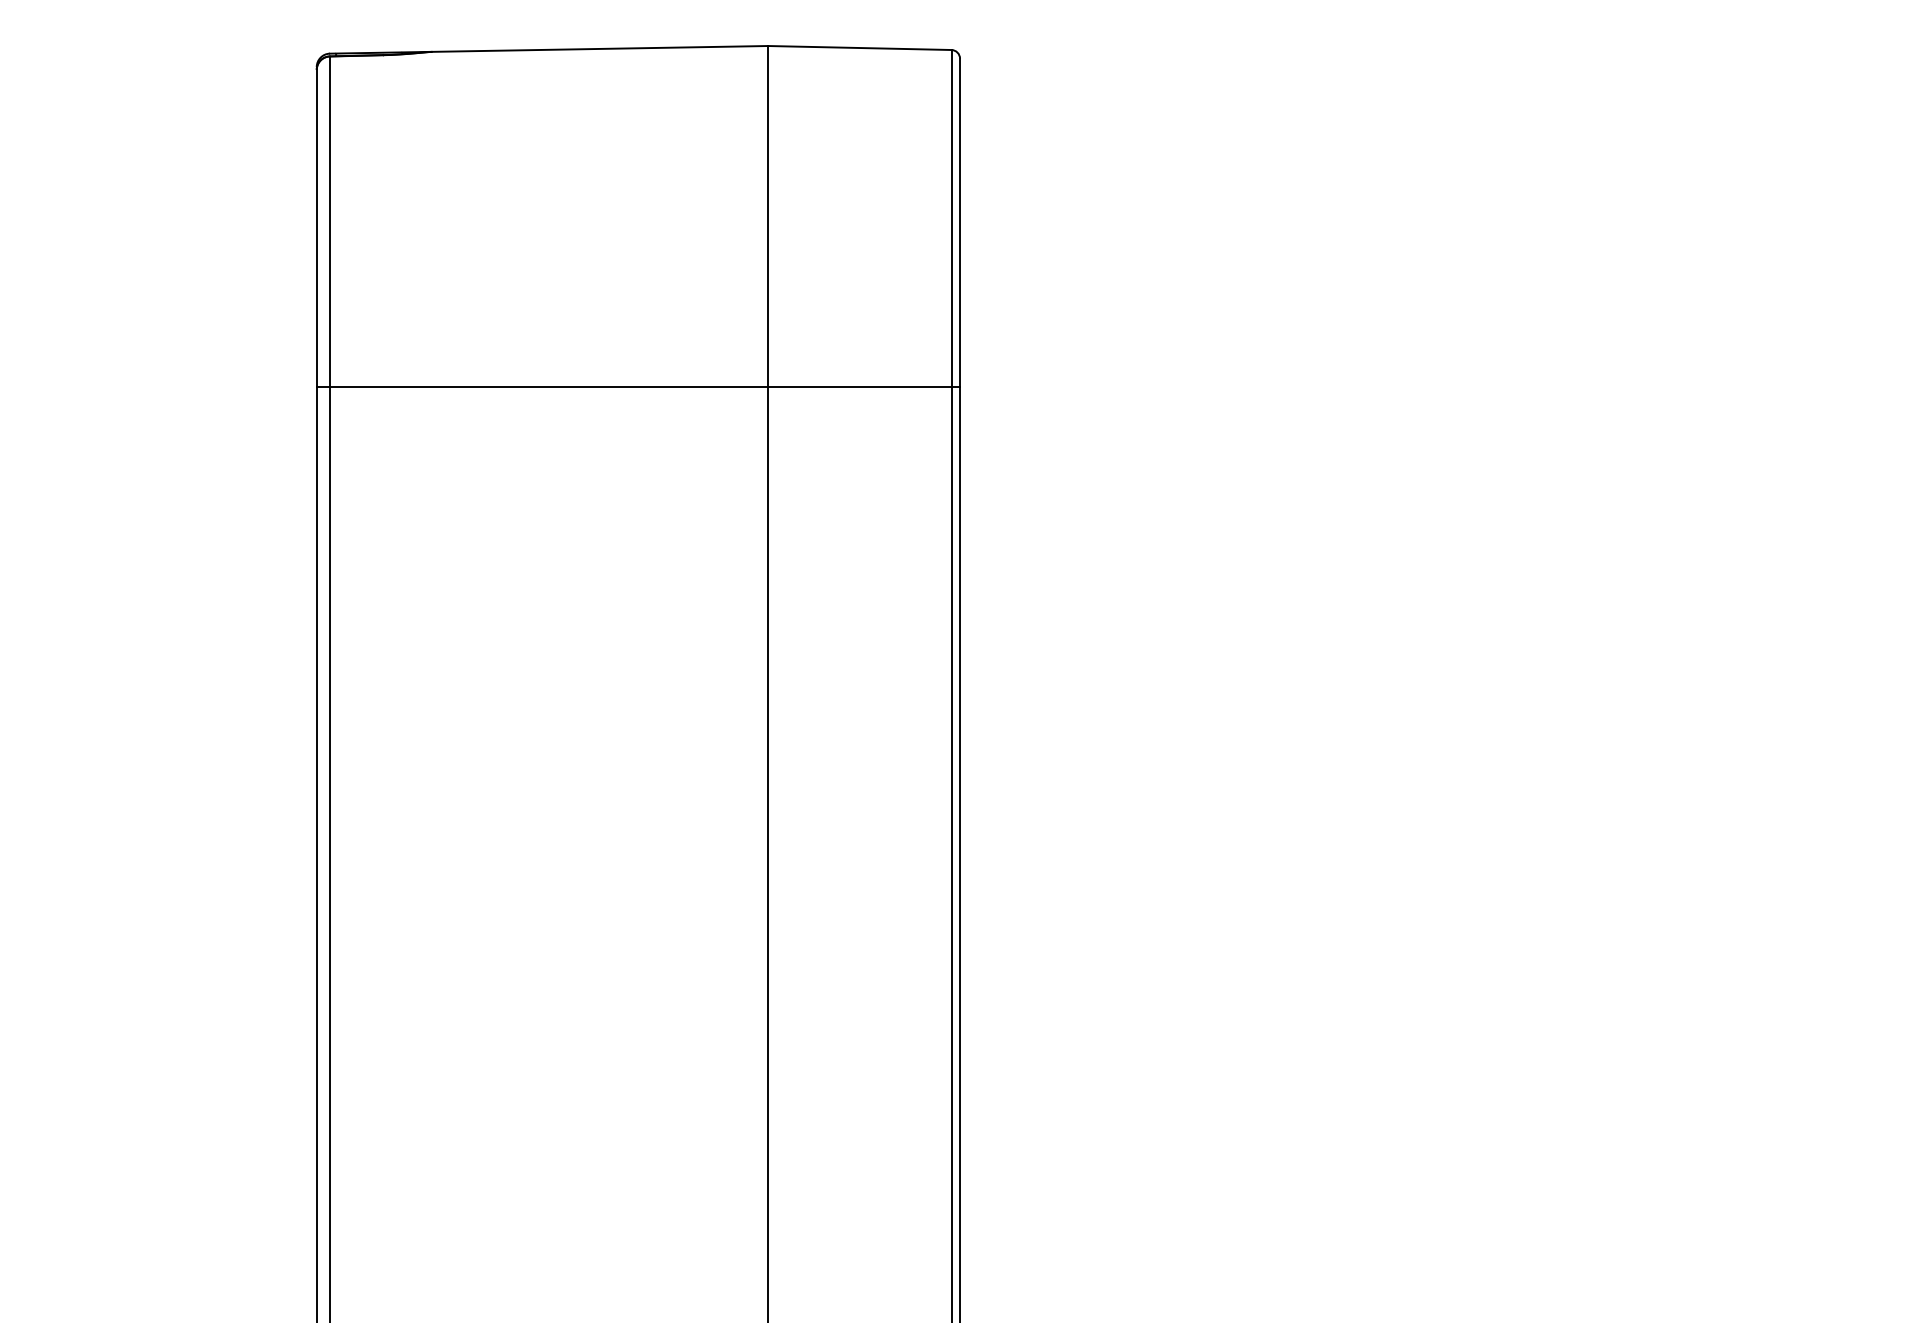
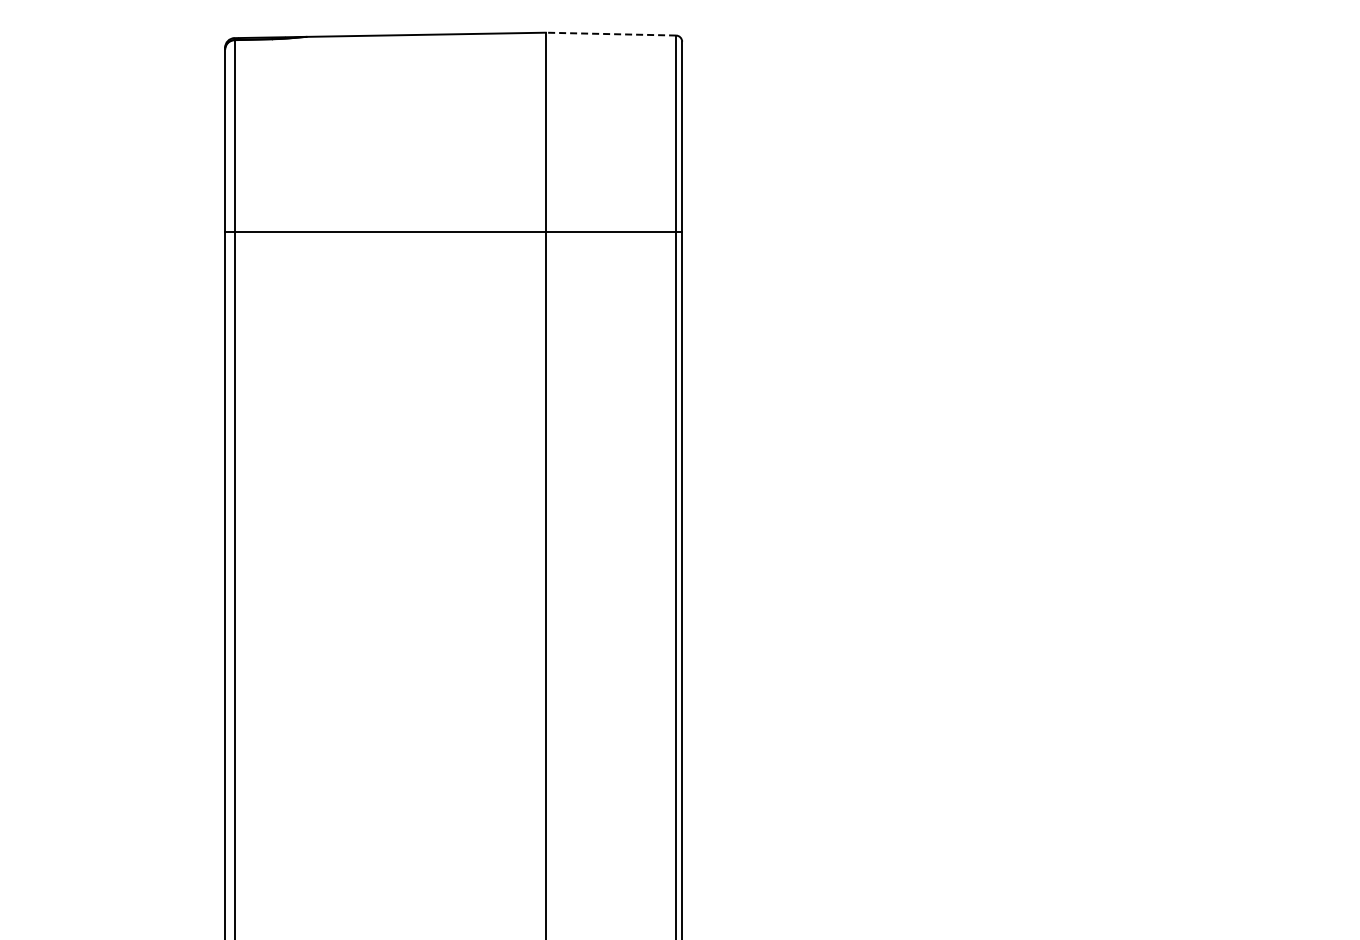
line: (859, 48) -> (610, 34), solid -> dashed
line: (638, 386) -> (453, 231), moved

